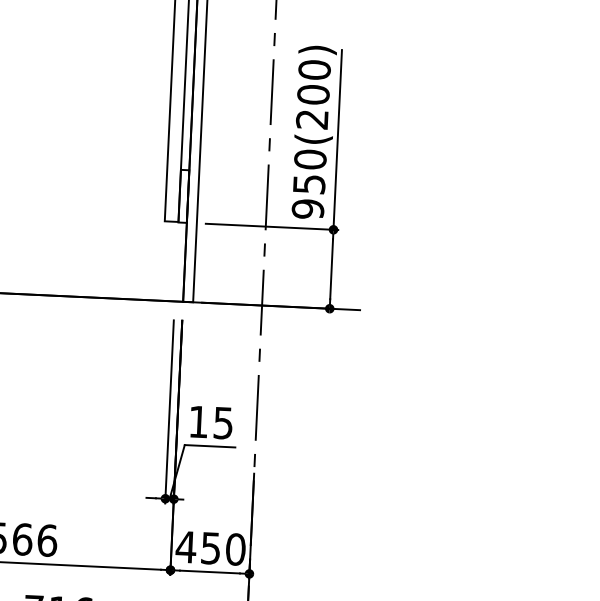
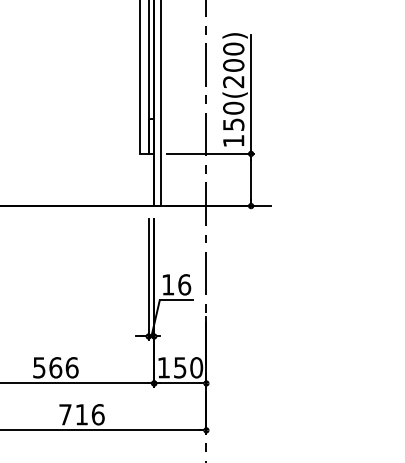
text: (307, 208) -> (233, 140), 950(200) -> 150(200)
text: (223, 422) -> (184, 284), 15 -> 16
text: (185, 546) -> (163, 367), 450 -> 150

